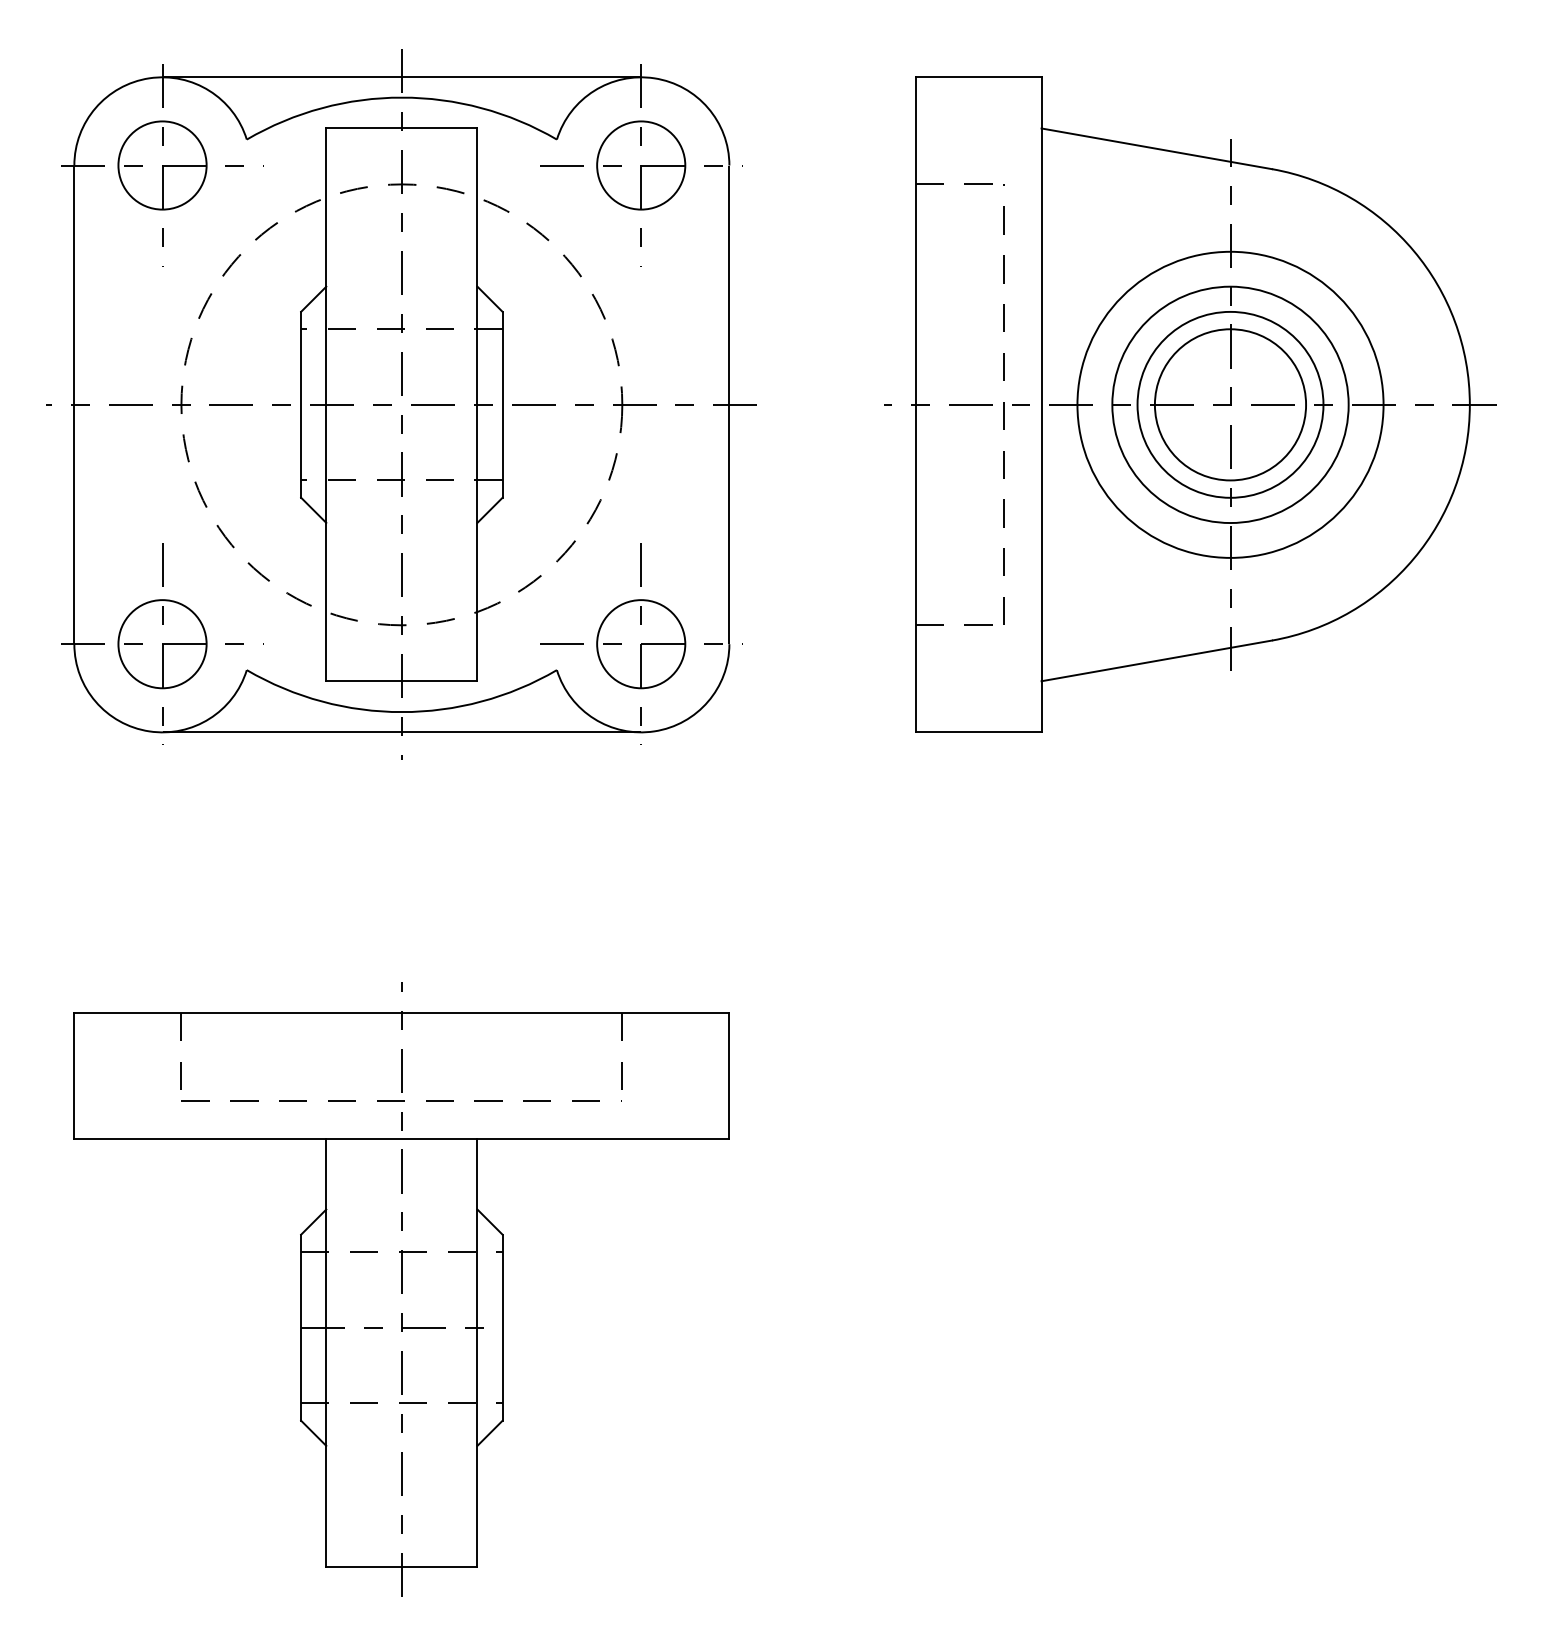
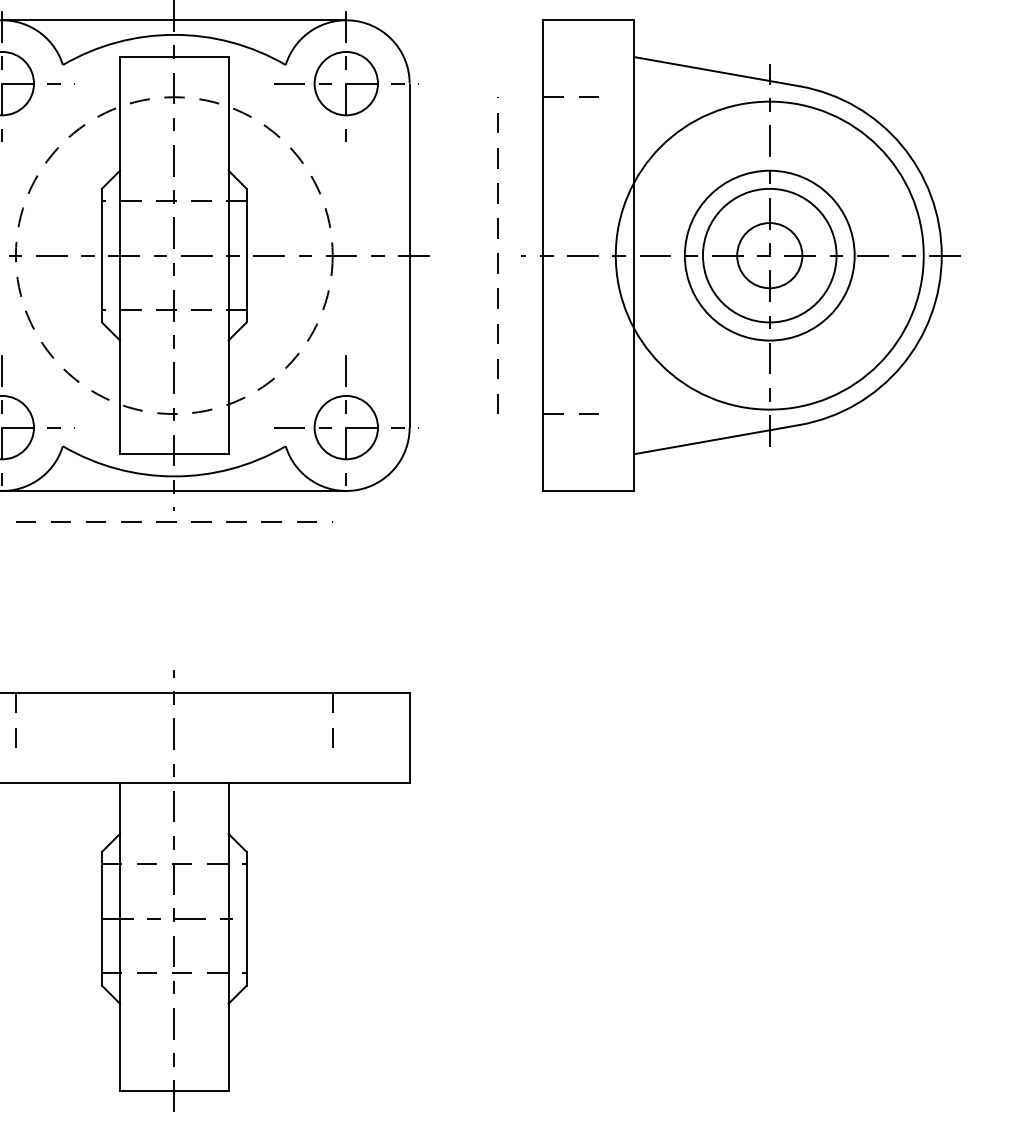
line: (1003, 404) -> (498, 255), moved
circle: (1230, 404) -> (769, 255), size x0.6
circle: (1230, 404) -> (769, 255), size x1.4
line: (401, 1100) -> (174, 521), moved

